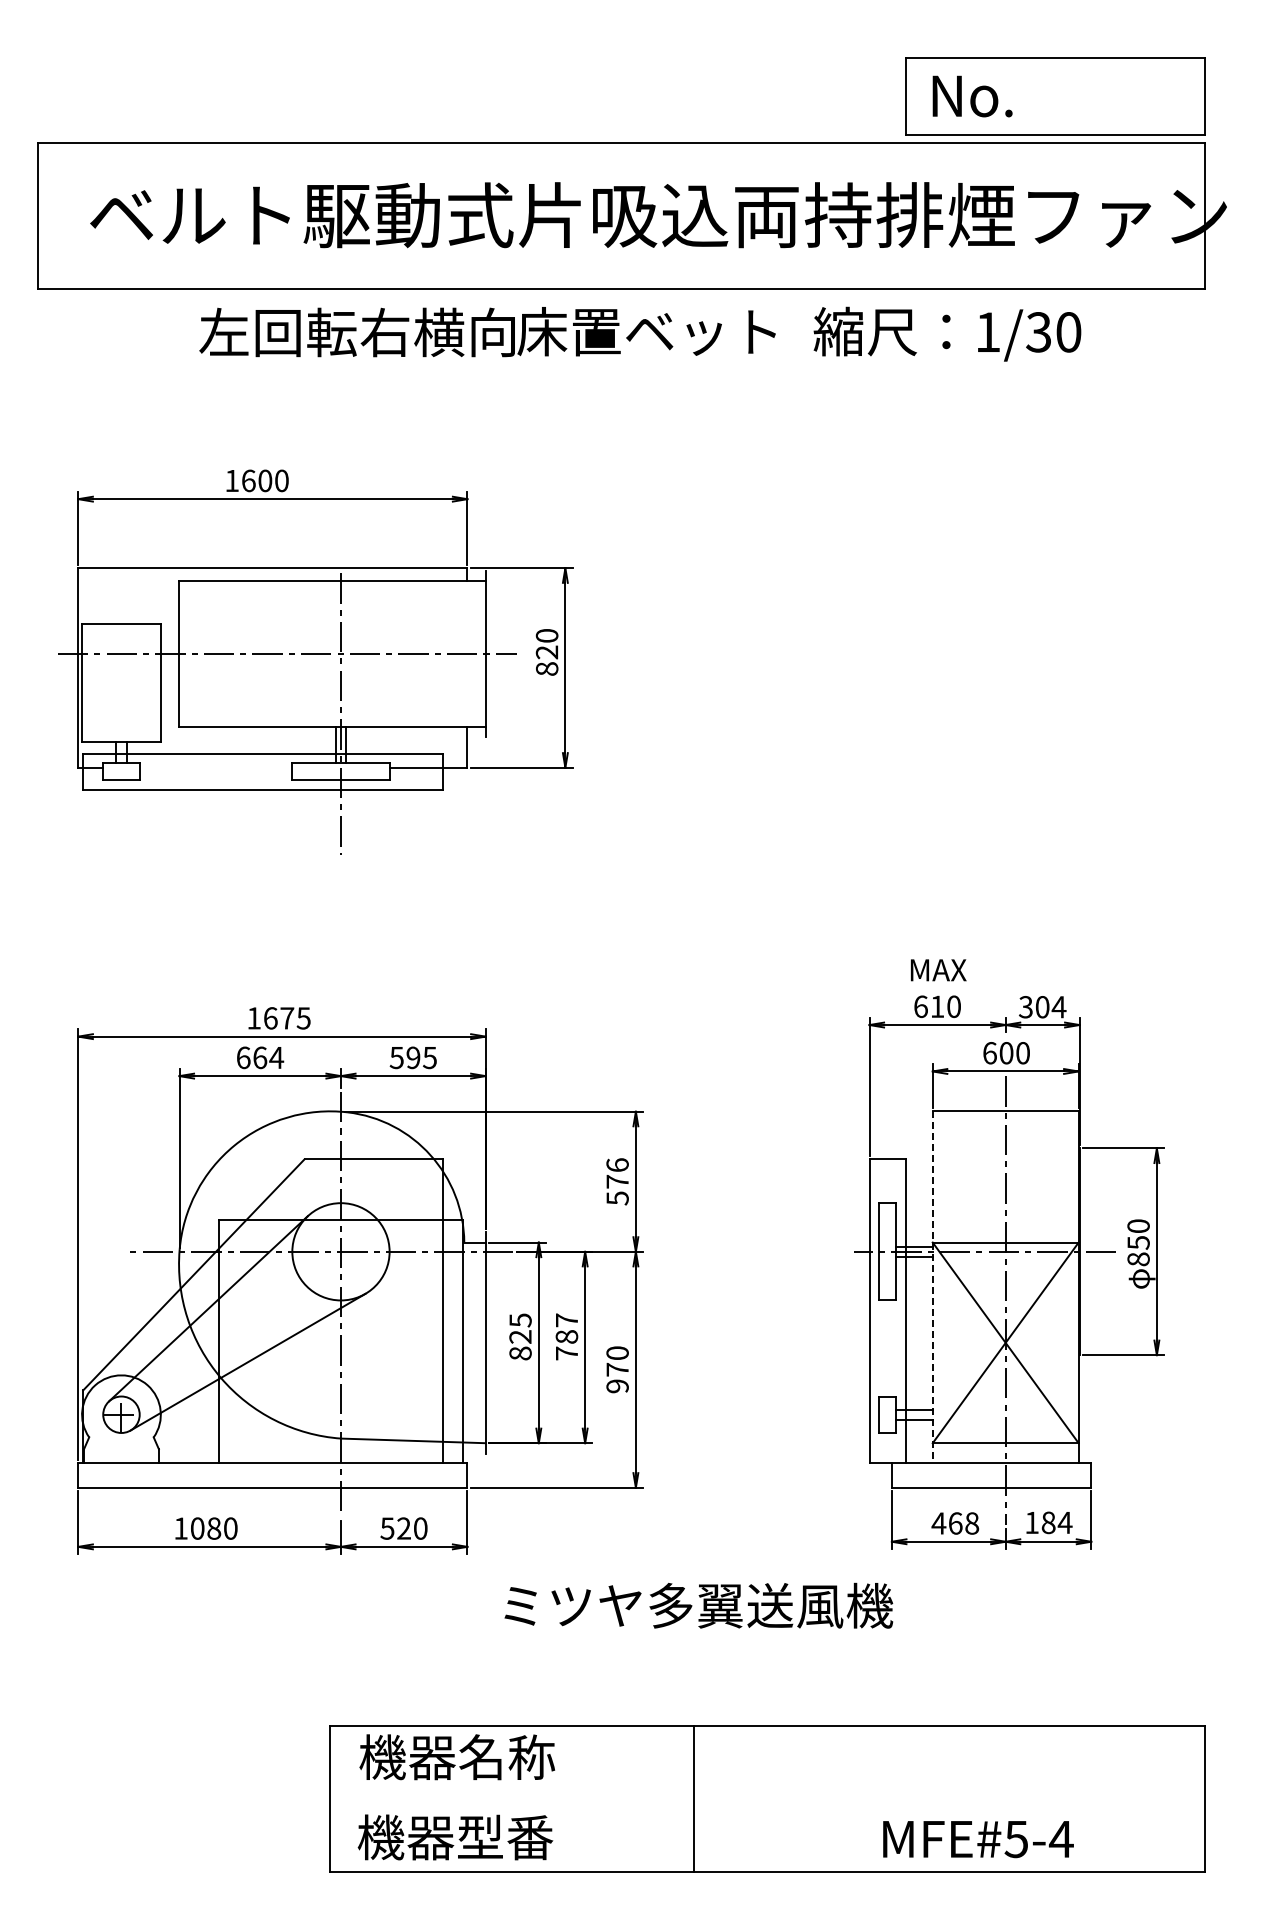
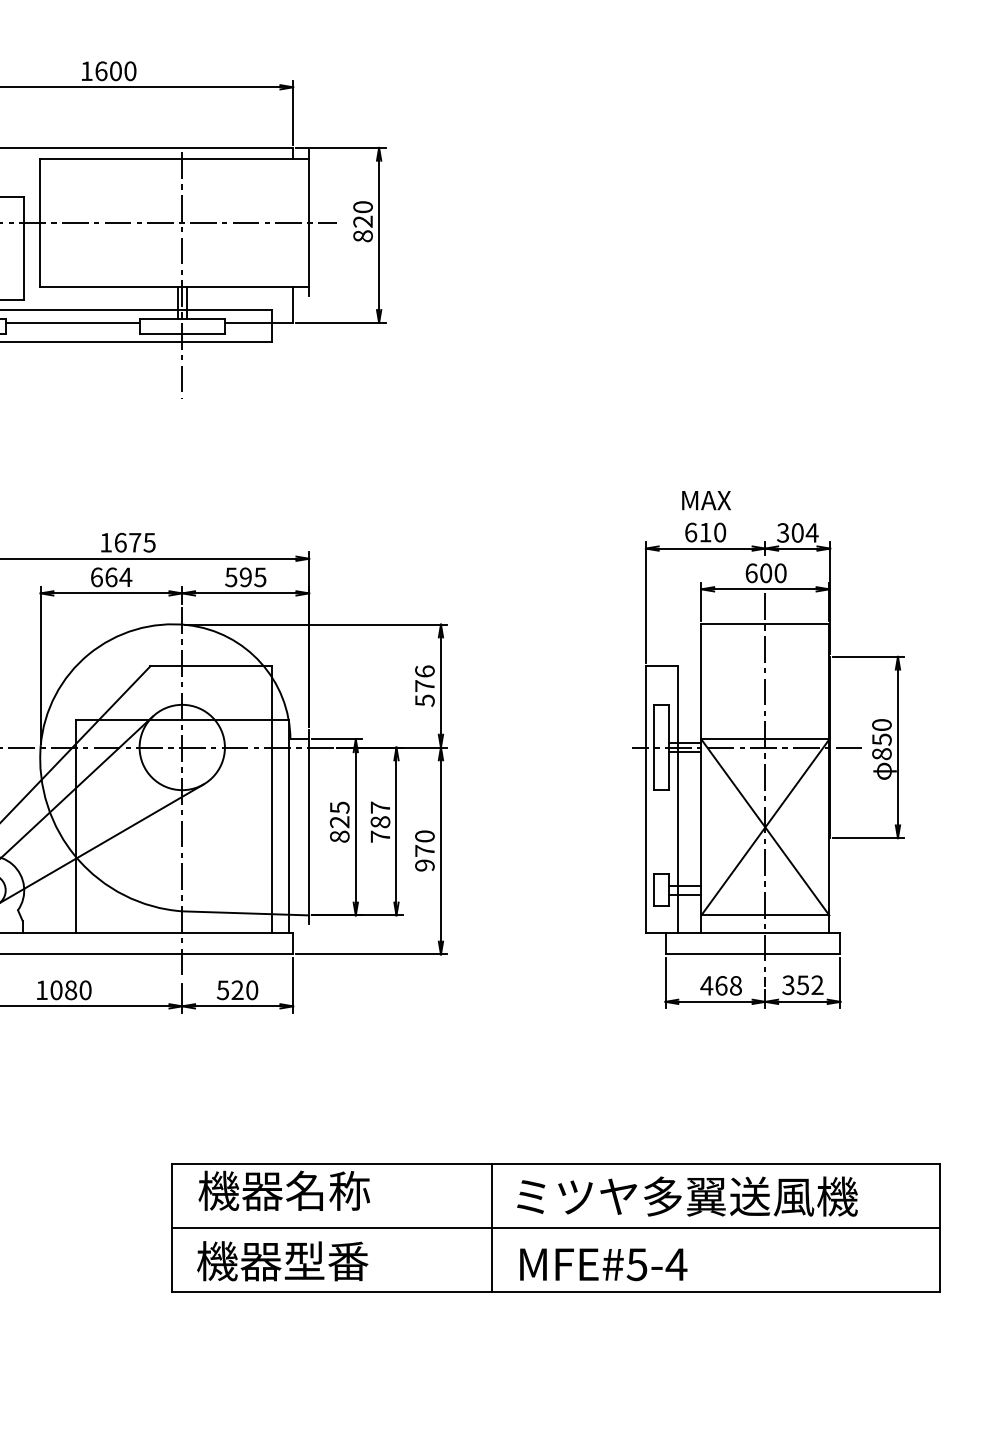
line: (215, 767) -> (72, 322), added
line: (932, 1287) -> (701, 778), dashed -> solid
text: (1048, 1522) -> (802, 984), 184 -> 352
text: (698, 1605) -> (687, 1196), moved
line: (767, 1799) -> (556, 1227), added
text: (978, 1839) -> (603, 1264), moved

